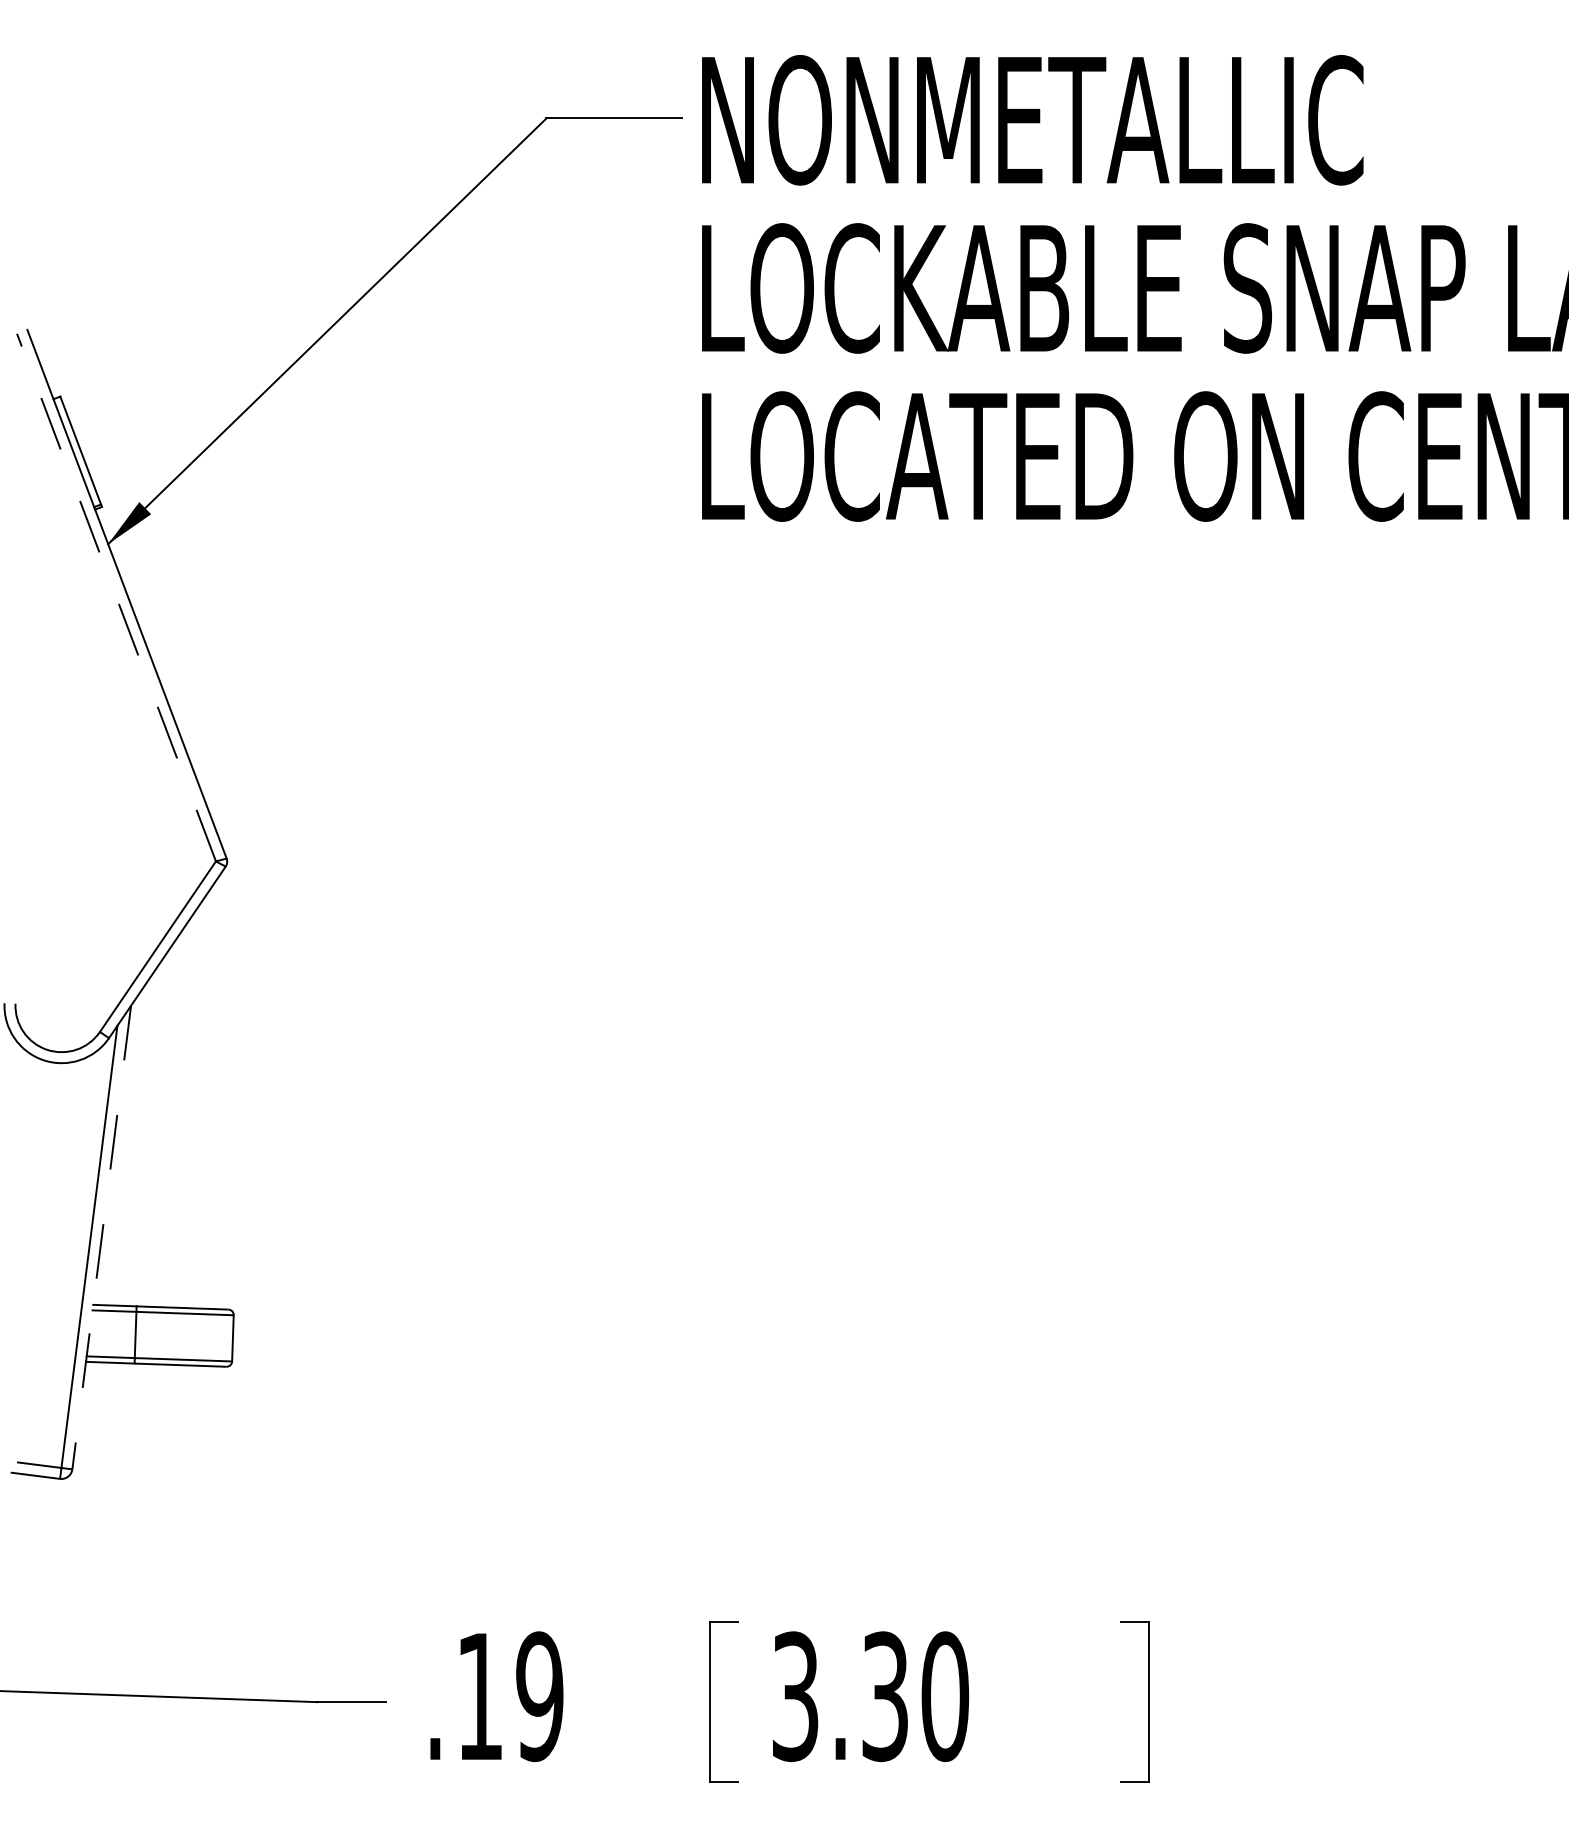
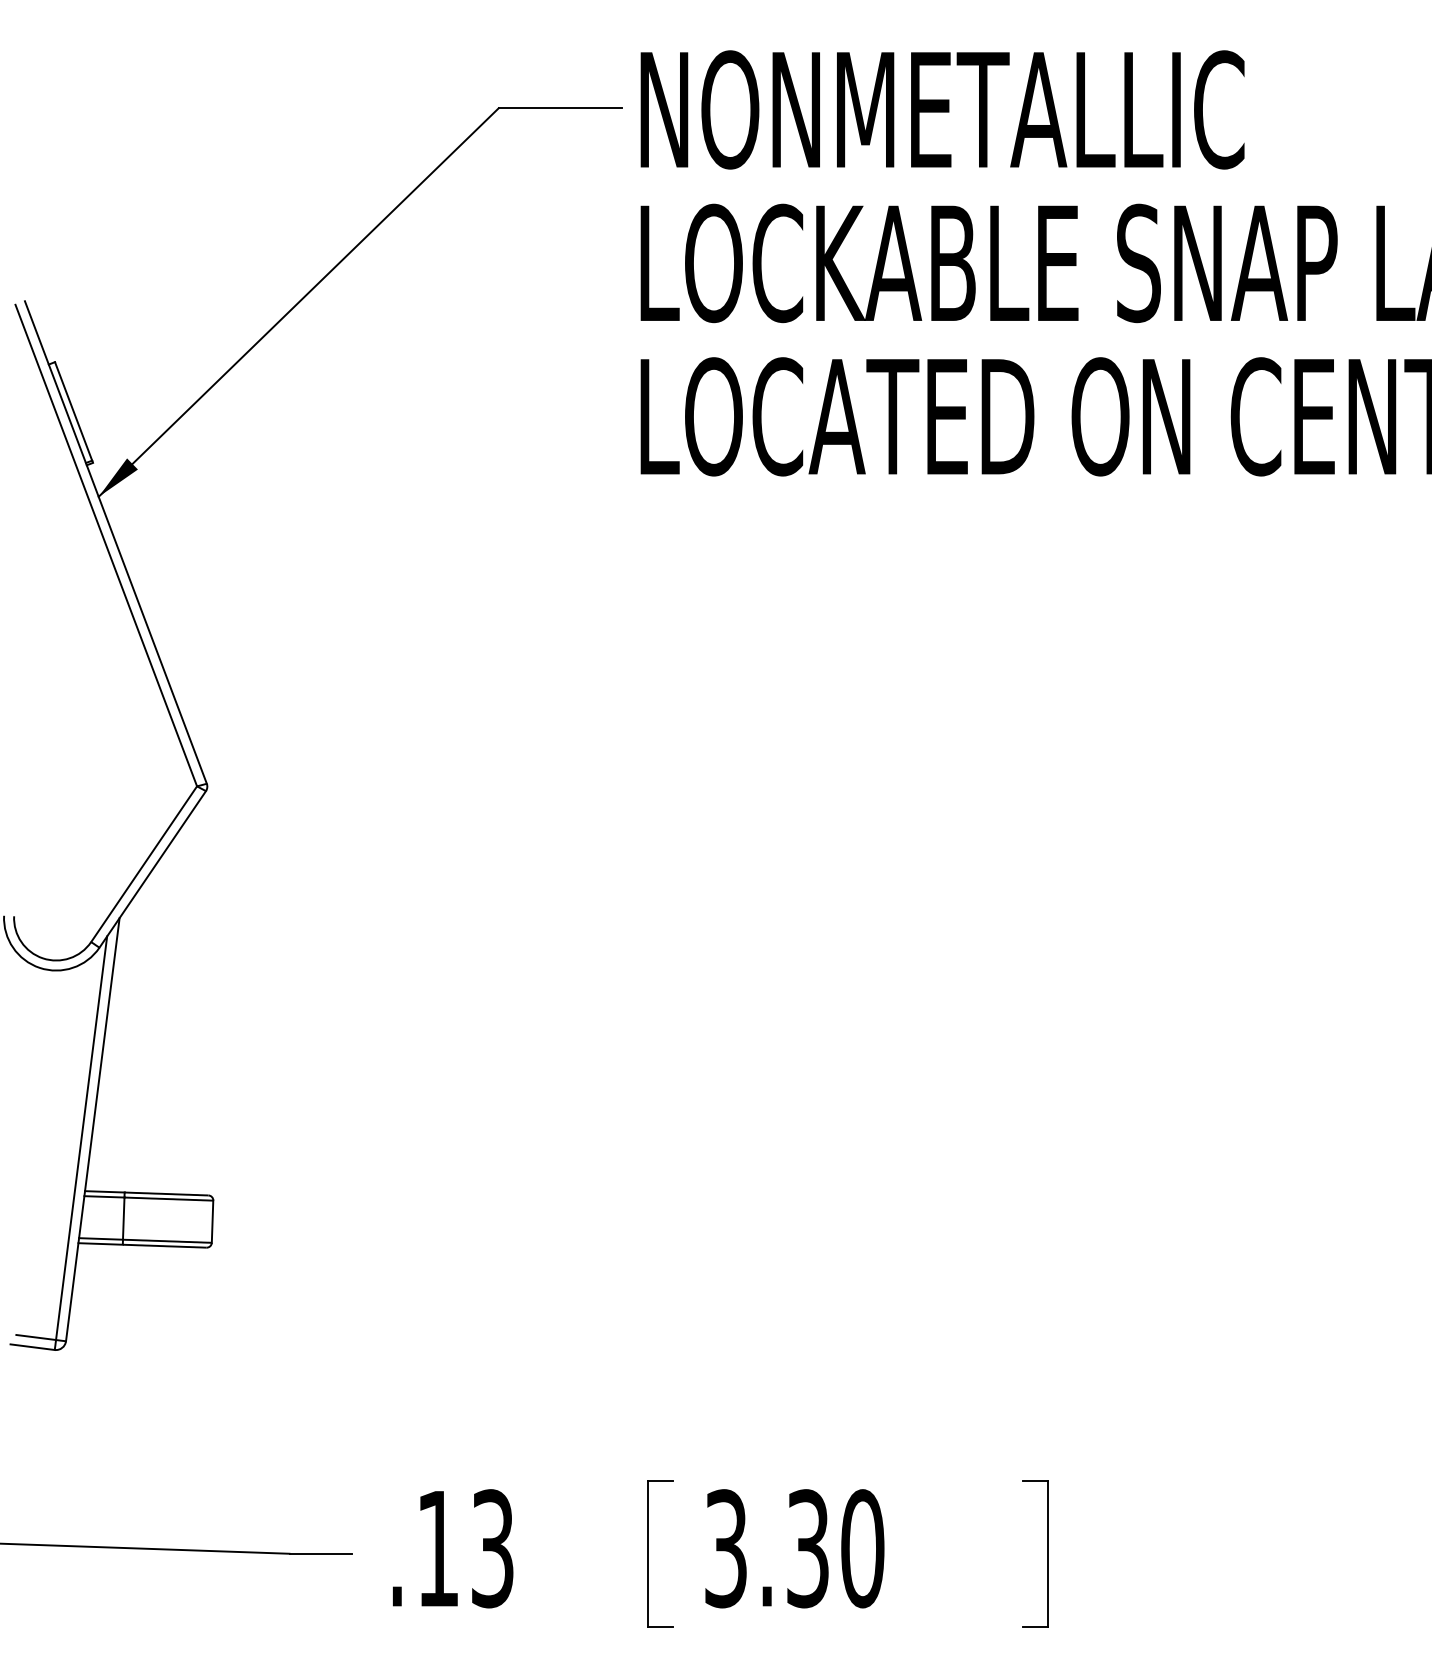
line: (116, 597) -> (106, 545), dashed -> solid
line: (101, 1238) -> (92, 1130), dashed -> solid
text: (539, 1696) -> (492, 1548), .19 -> .13

